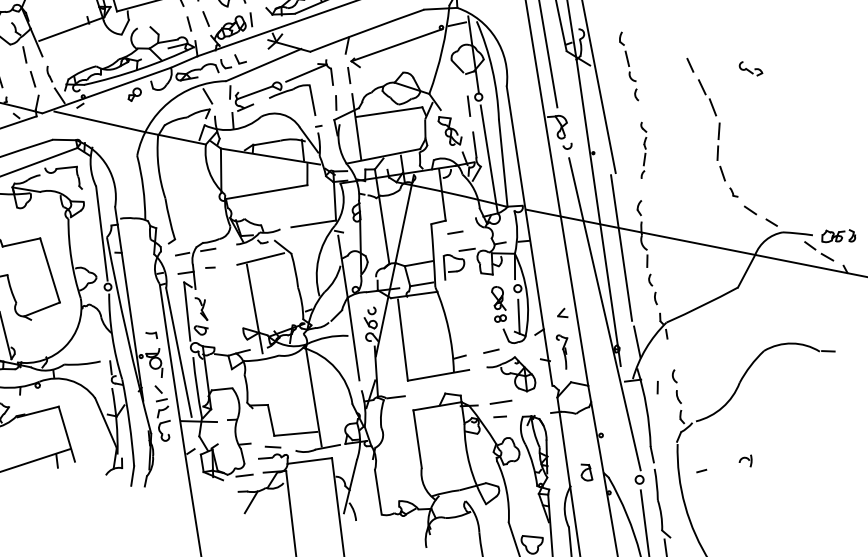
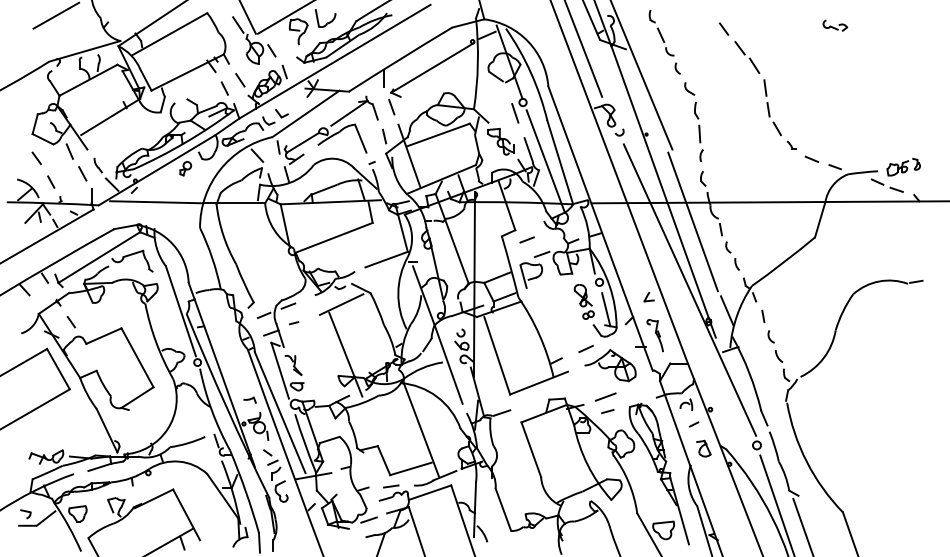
part: (751, 68) -> (835, 25), moved
part: (641, 150) -> (693, 122), size x1.43
line: (658, 386) -> (763, 315), moved
part: (746, 459) -> (686, 404), moved
line: (702, 471) -> (694, 424), moved

